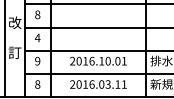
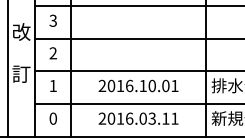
text: (37, 14) -> (52, 20), 8 -> 3
text: (37, 38) -> (53, 53), 4 -> 2
text: (37, 60) -> (52, 85), 9 -> 1
text: (37, 84) -> (52, 118), 8 -> 0

